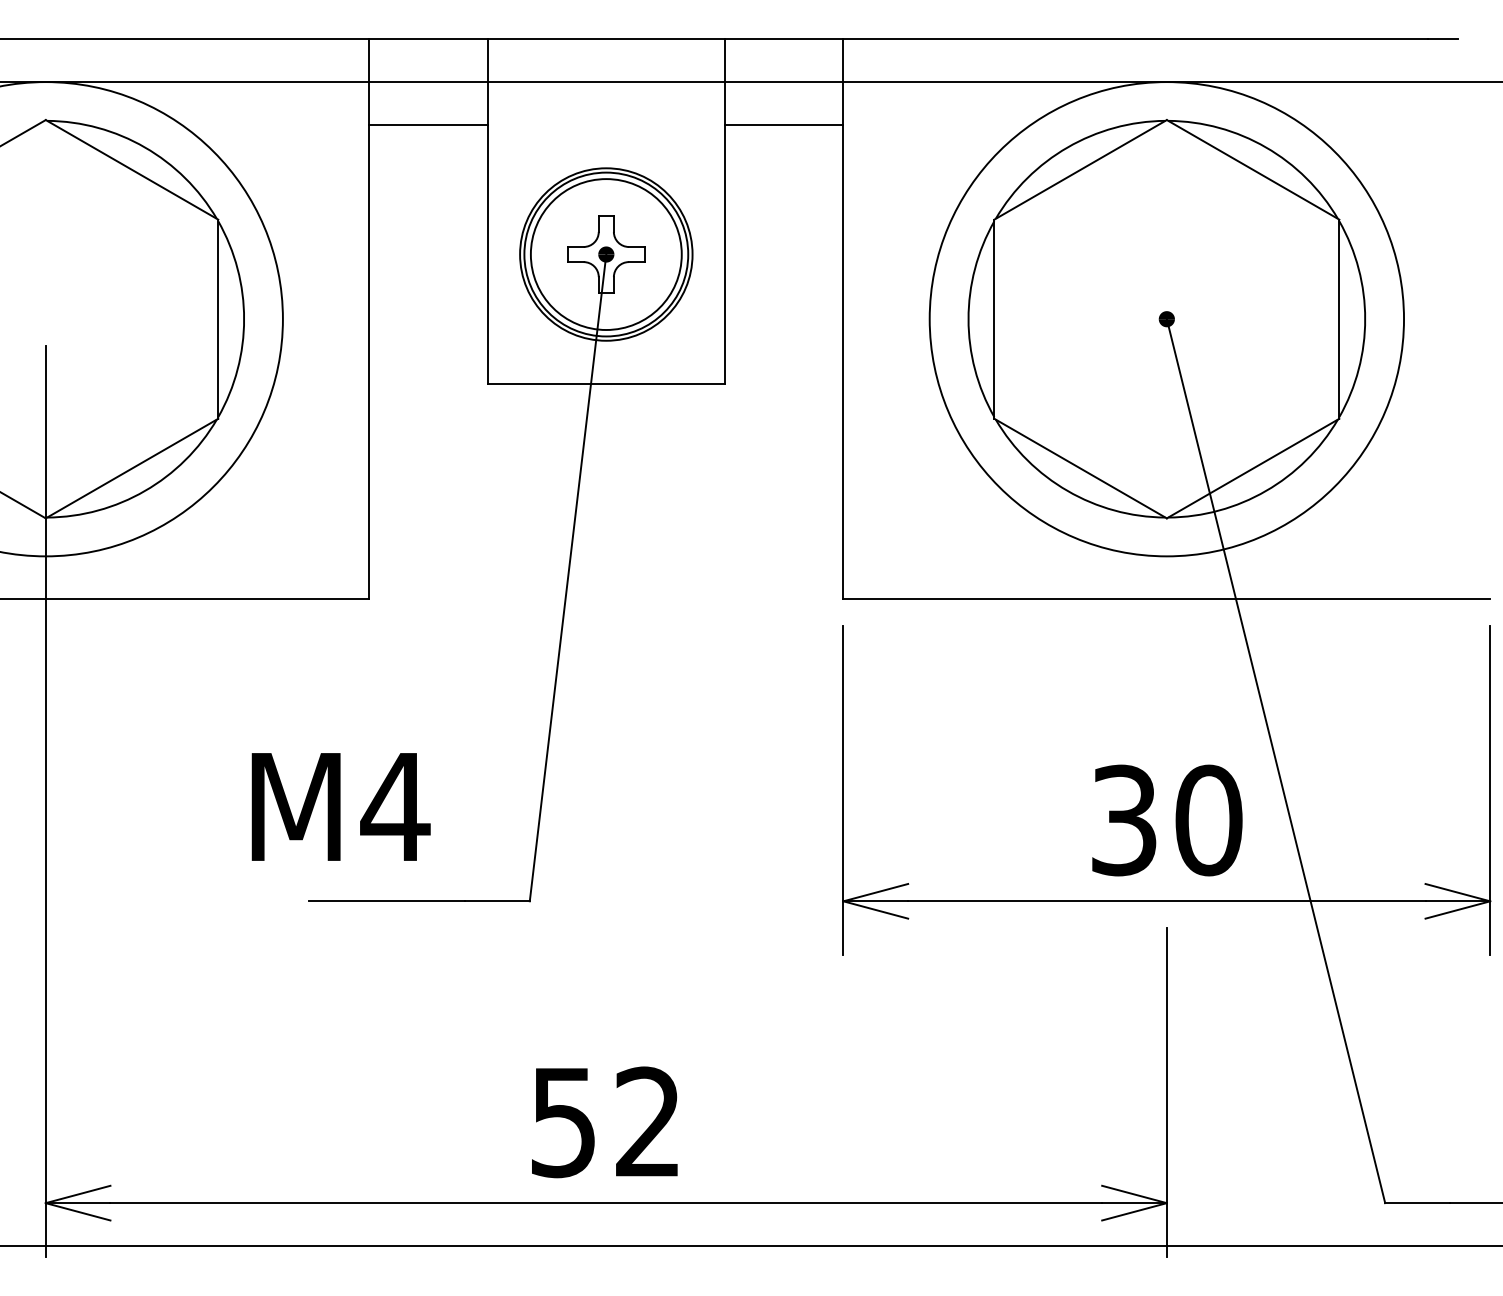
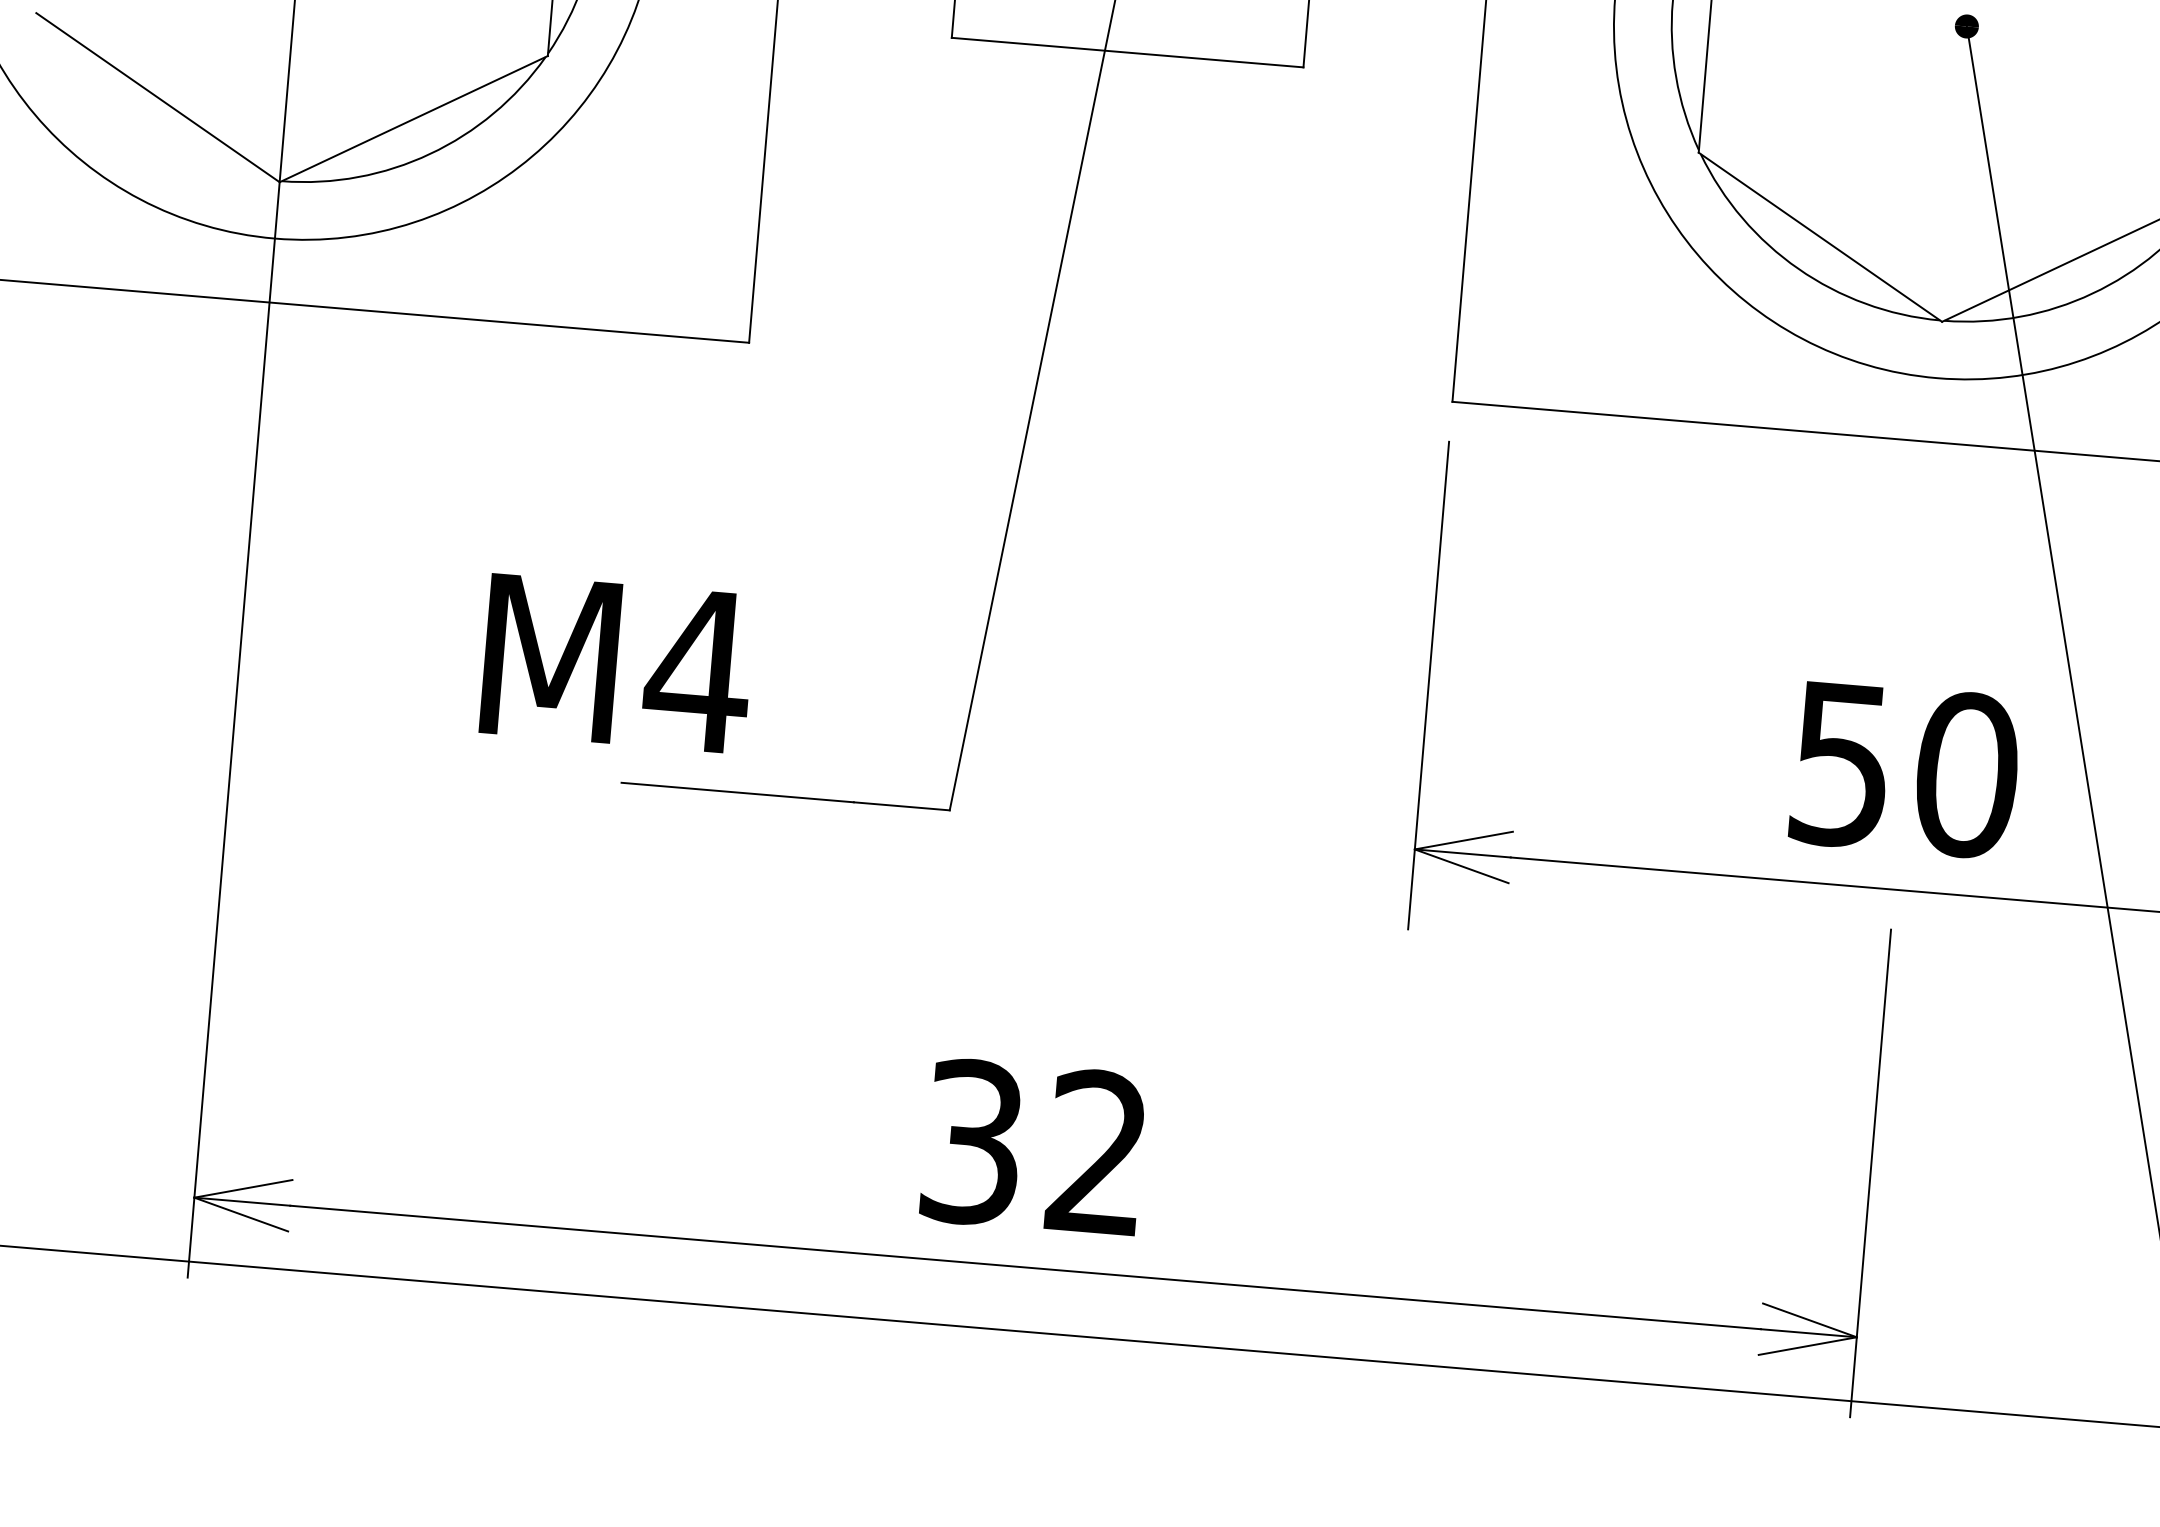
text: (340, 806) -> (616, 663), moved
text: (1124, 819) -> (1841, 763), 30 -> 50
text: (563, 1121) -> (972, 1141), 52 -> 32

